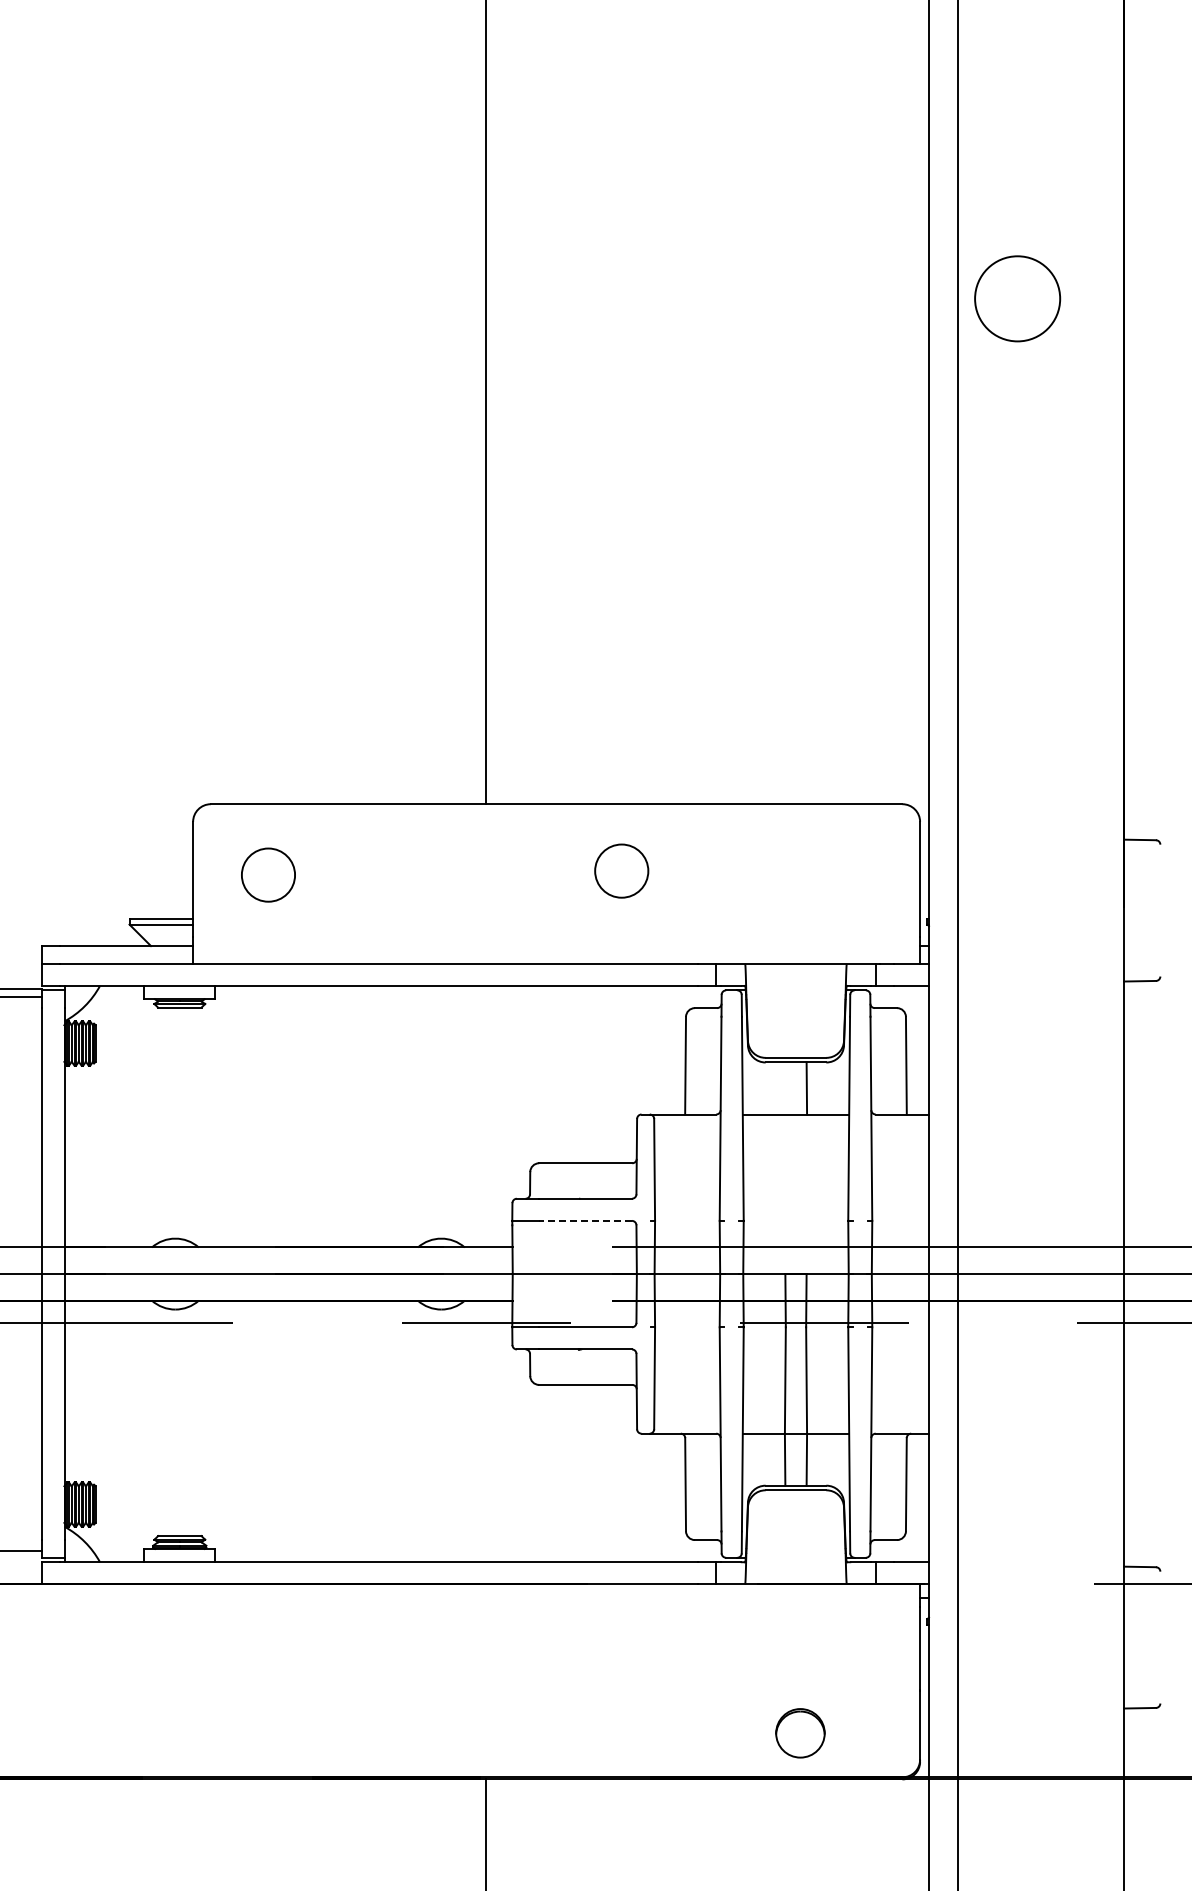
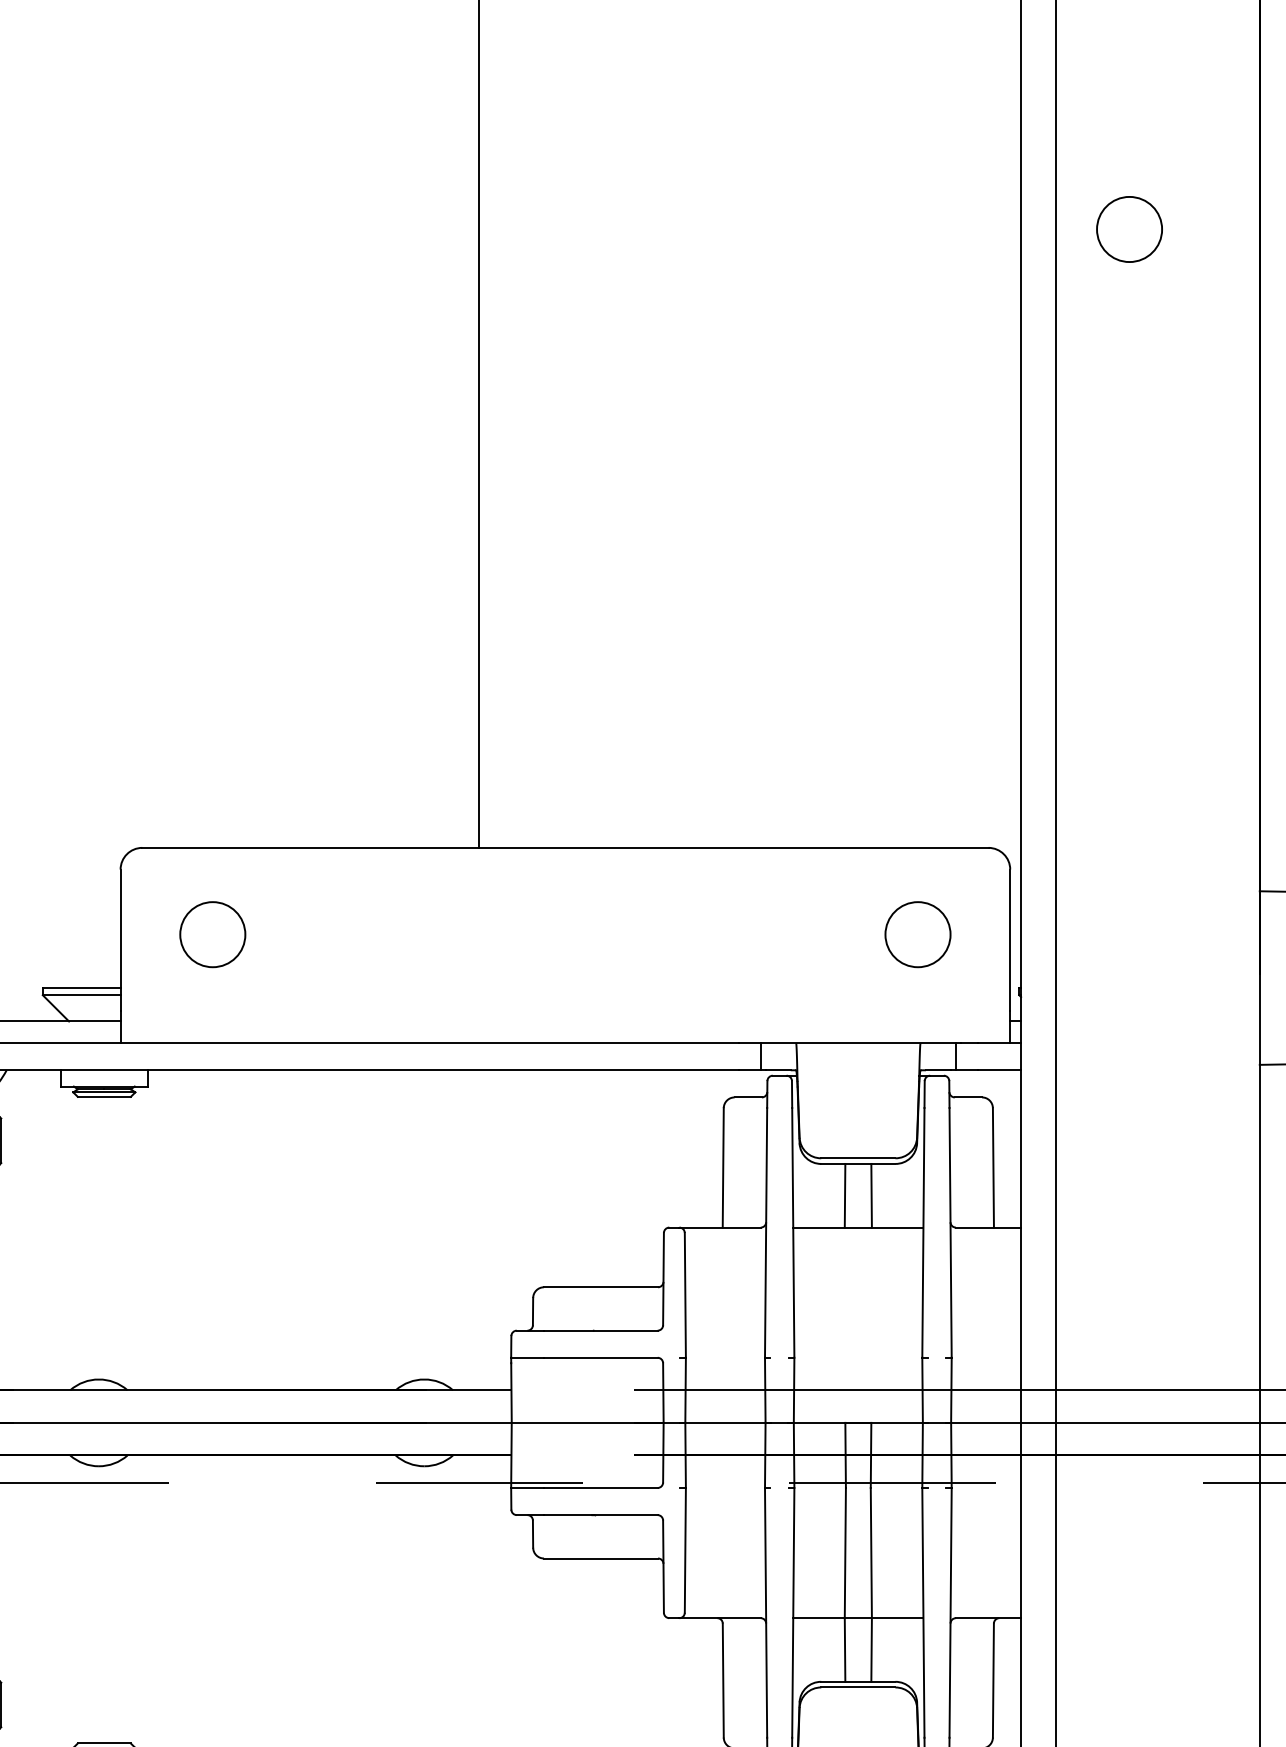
circle: (1017, 298) -> (1129, 229), size x0.62
circle: (621, 870) -> (917, 933), moved
line: (784, 1088) -> (844, 1195), added
line: (585, 1220) -> (600, 1357), dashed -> solid

